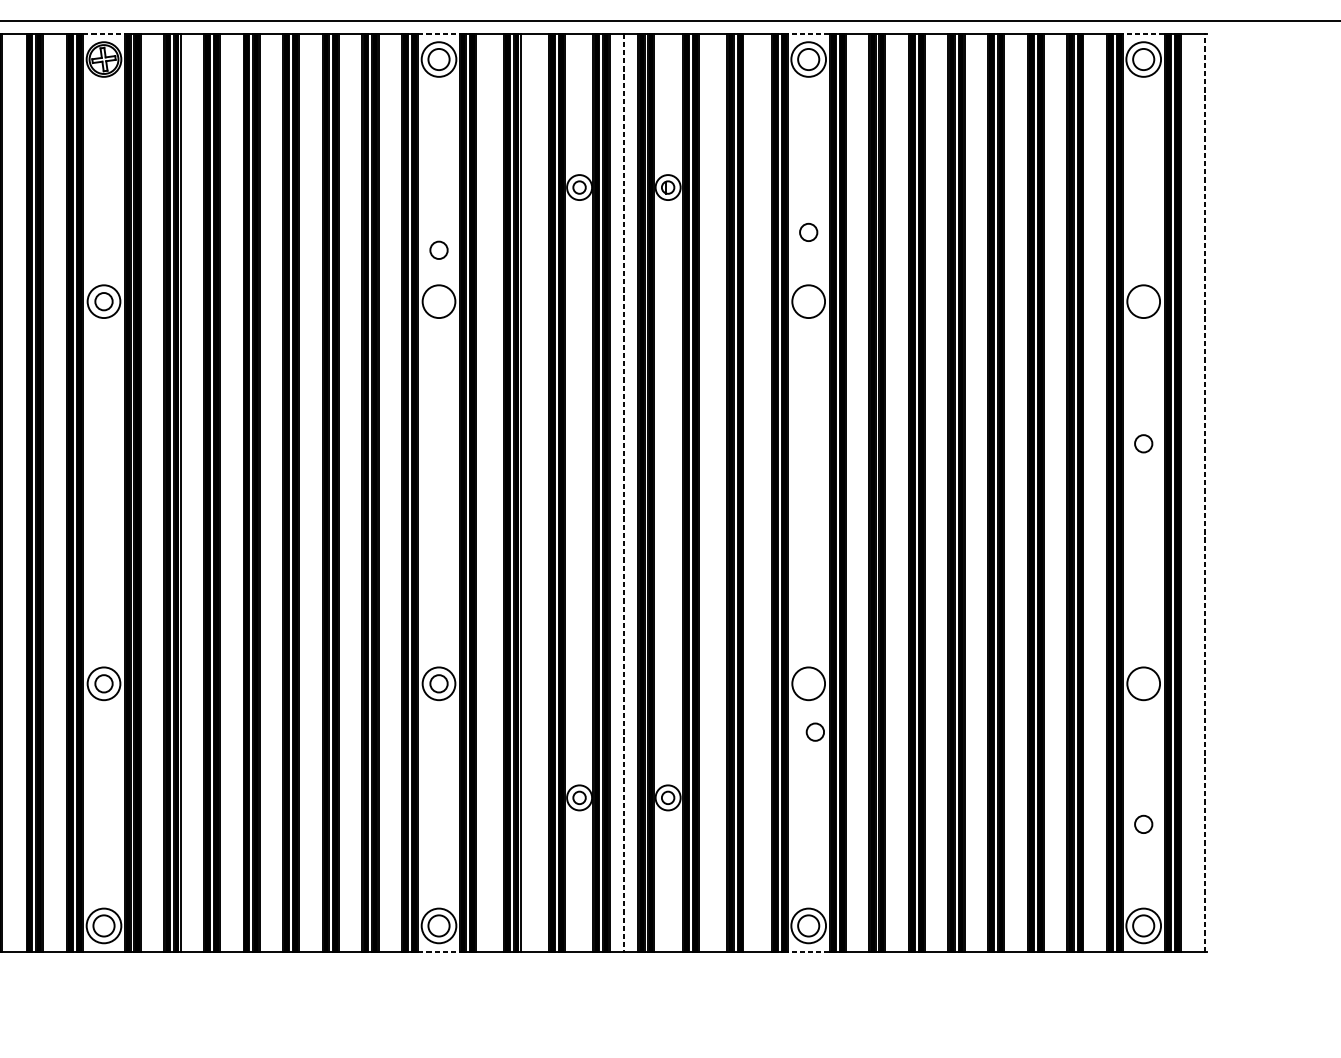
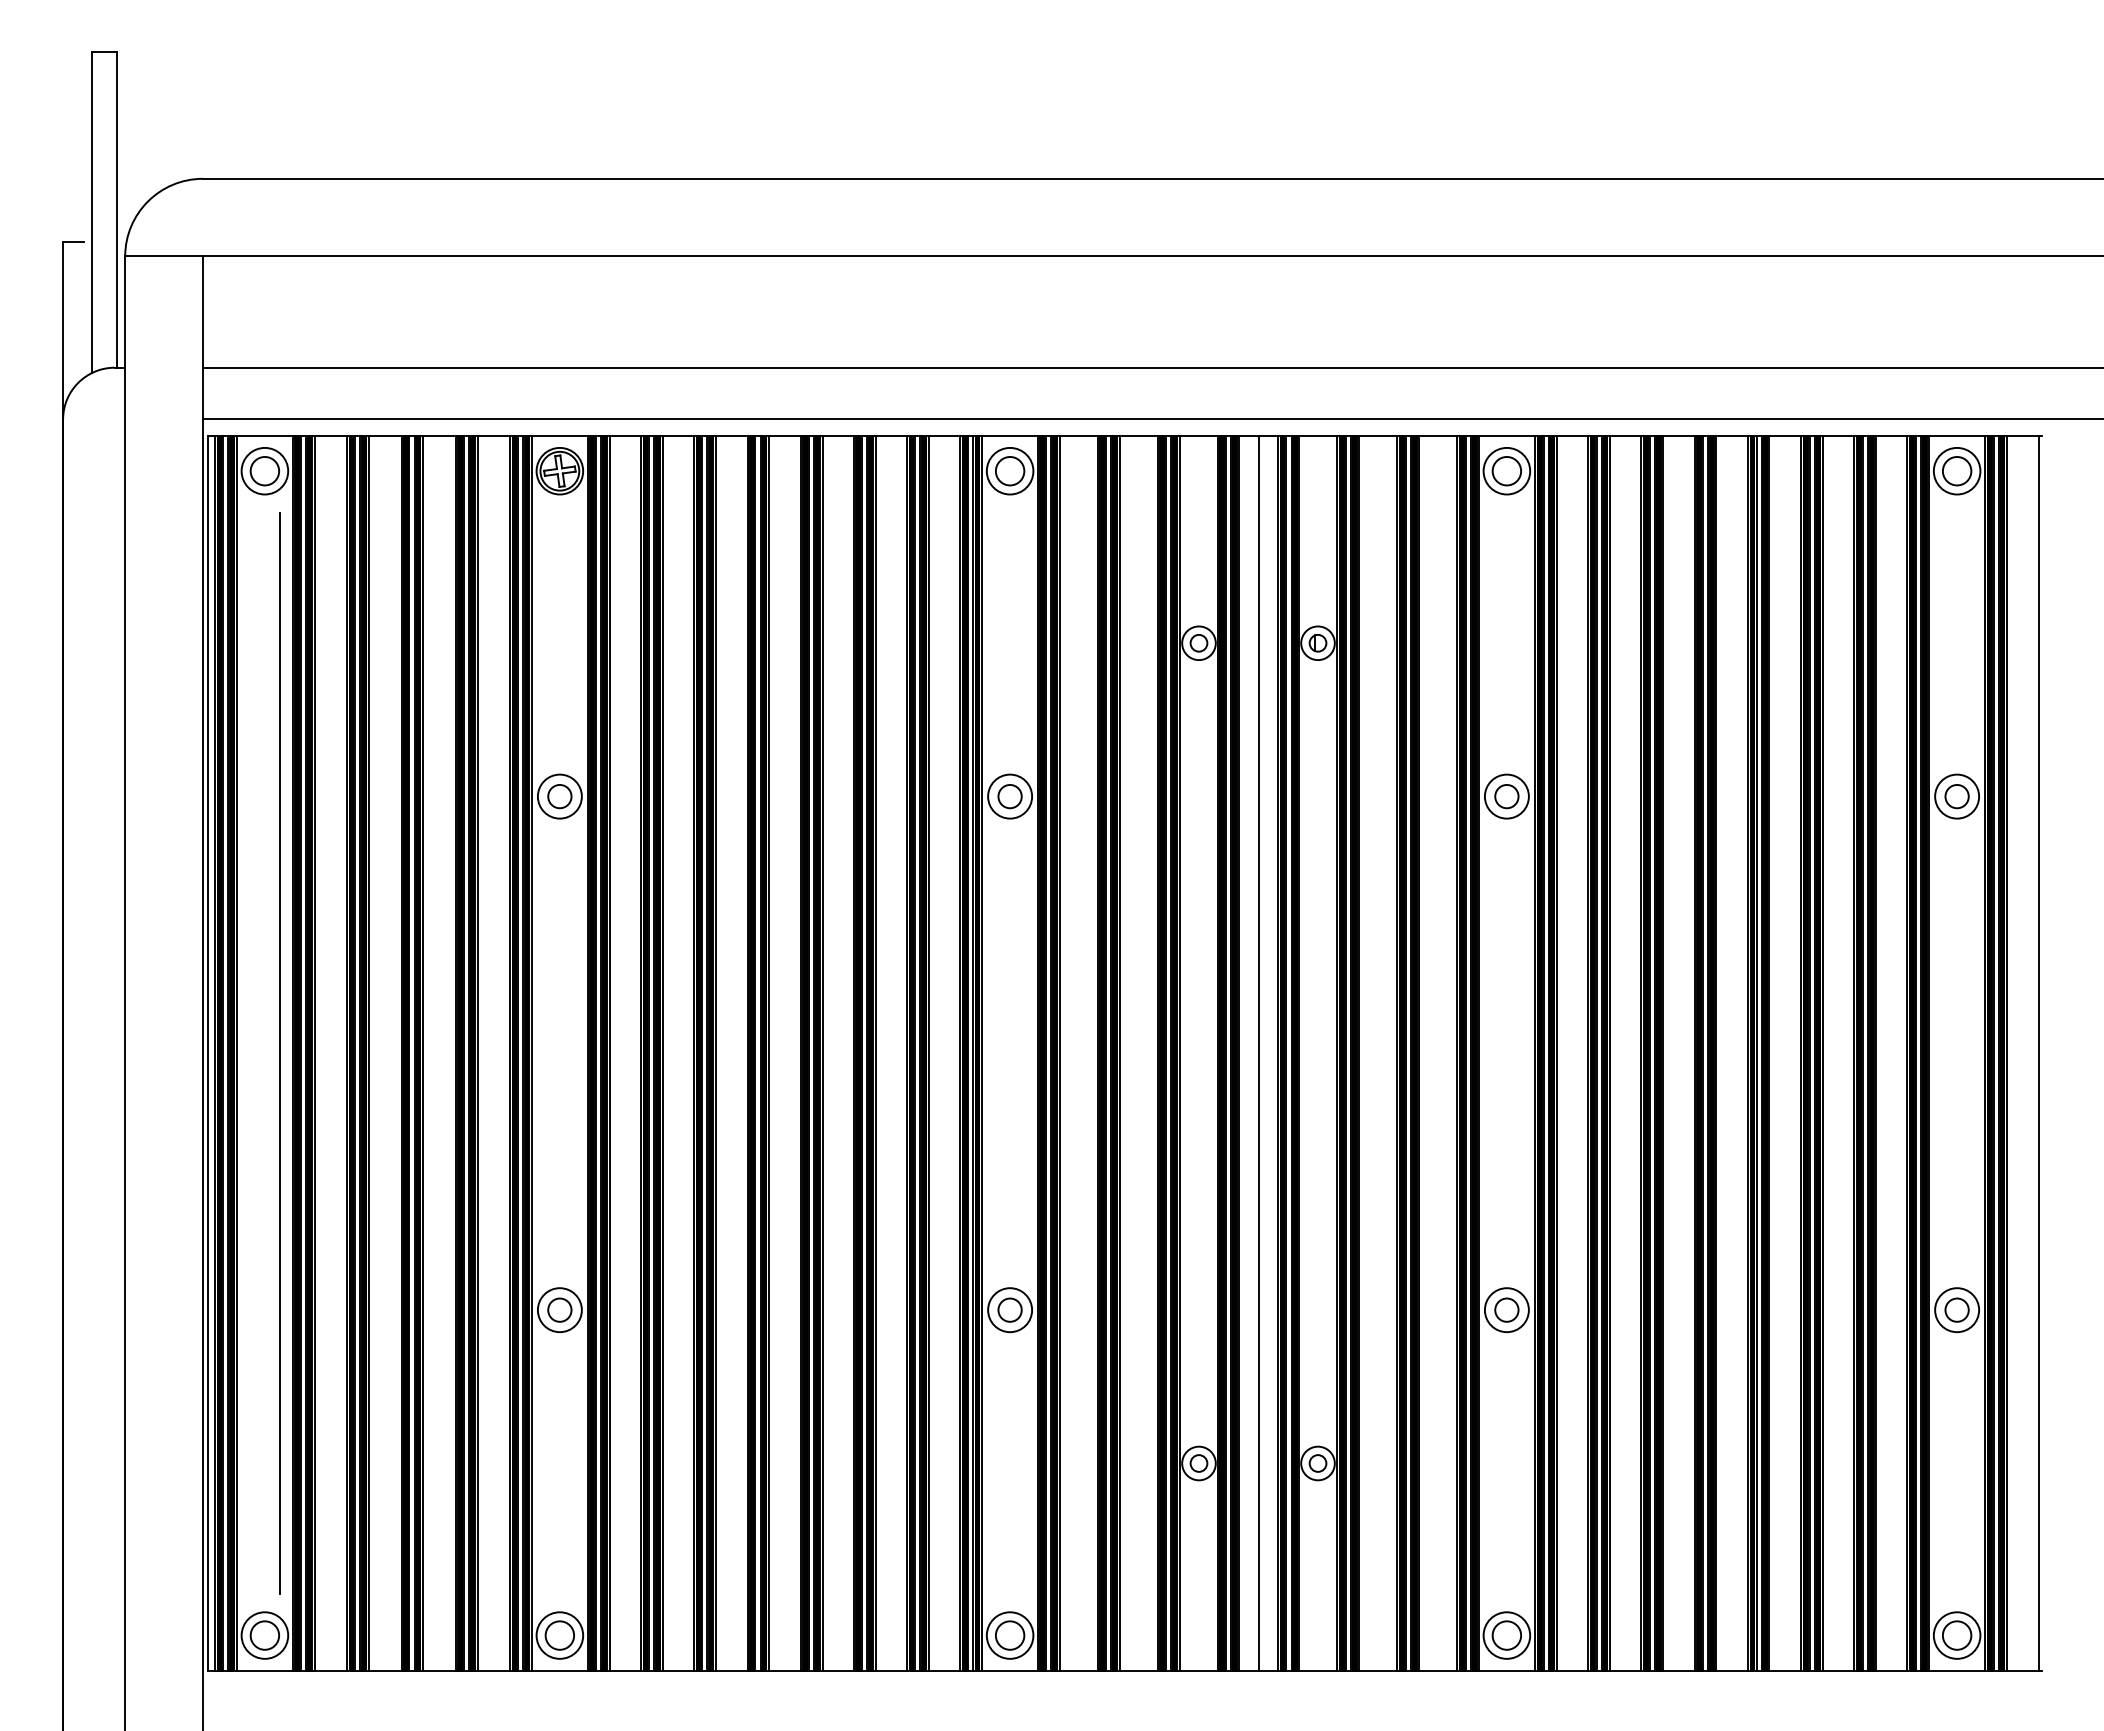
line: (103, 33) -> (559, 436), dashed -> solid
line: (439, 33) -> (1010, 436), dashed -> solid
line: (808, 33) -> (1506, 436), dashed -> solid
line: (1143, 33) -> (1957, 436), dashed -> solid
circle: (808, 232) -> (1506, 796), moved
circle: (438, 250) -> (1009, 796), moved
circle: (1143, 443) -> (1956, 796), moved
line: (623, 492) -> (1258, 1053), dashed -> solid
line: (1205, 492) -> (2039, 1052), dashed -> solid
circle: (815, 731) -> (1506, 1309), moved
circle: (1143, 823) -> (1956, 1309), moved
line: (439, 951) -> (1010, 1670), dashed -> solid
line: (808, 951) -> (1506, 1670), dashed -> solid

